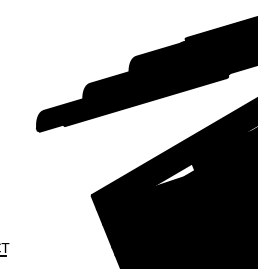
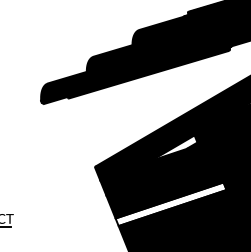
fill: (168, 233) -> (171, 204), removed

